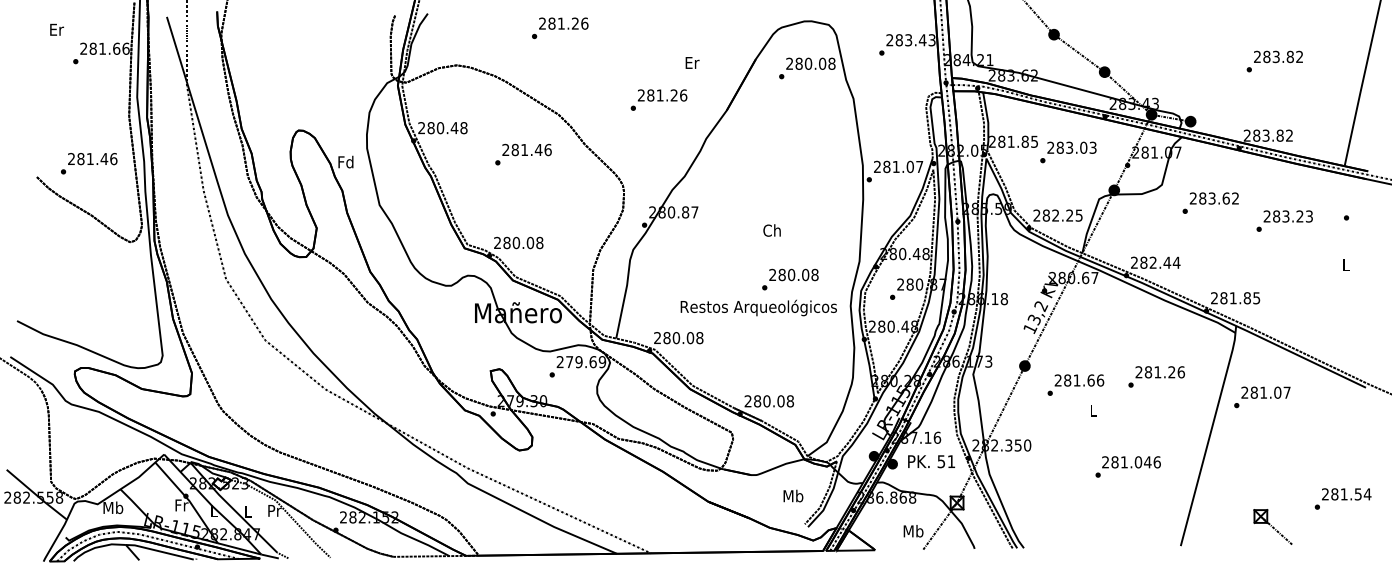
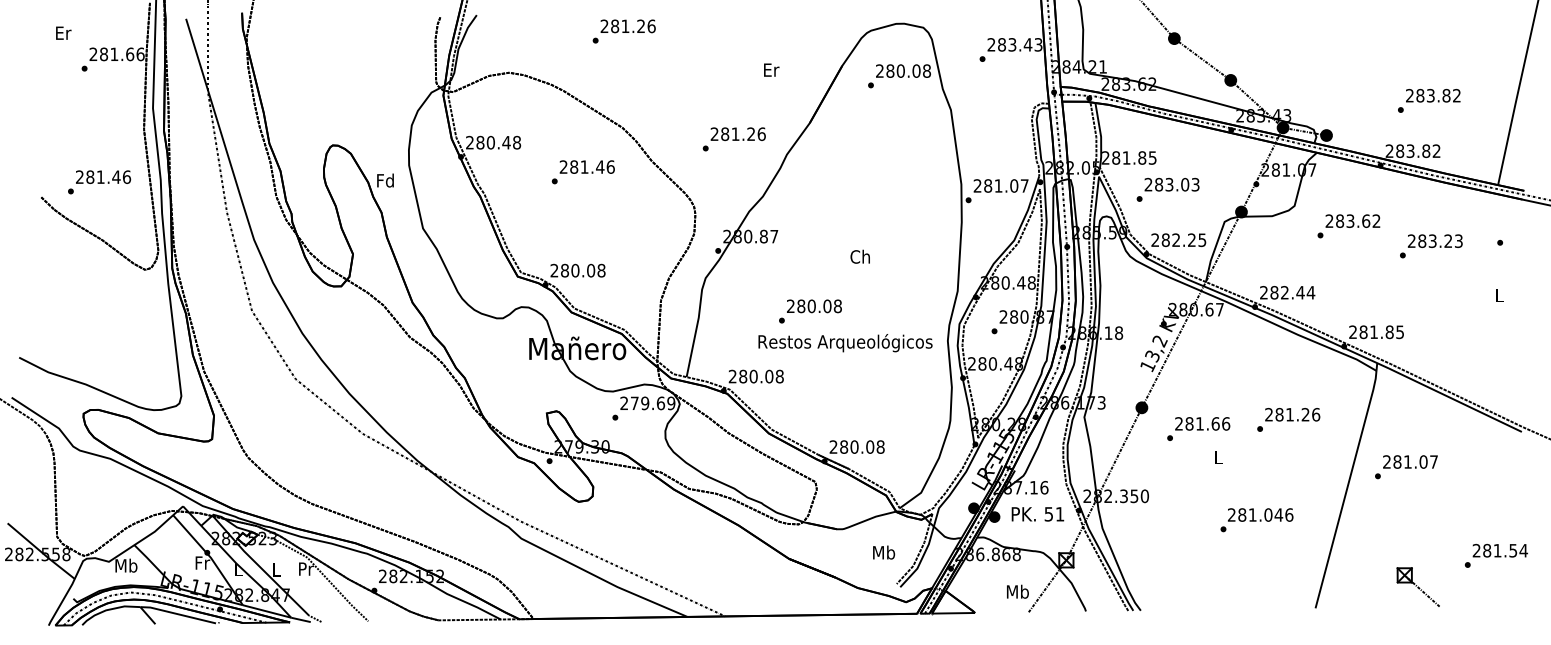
text: (1274, 61) -> (1428, 100), moved
text: (658, 99) -> (733, 138), moved
text: (1068, 152) -> (1168, 189), moved
text: (790, 279) -> (810, 311), moved
text: (1262, 397) -> (1406, 467), moved

